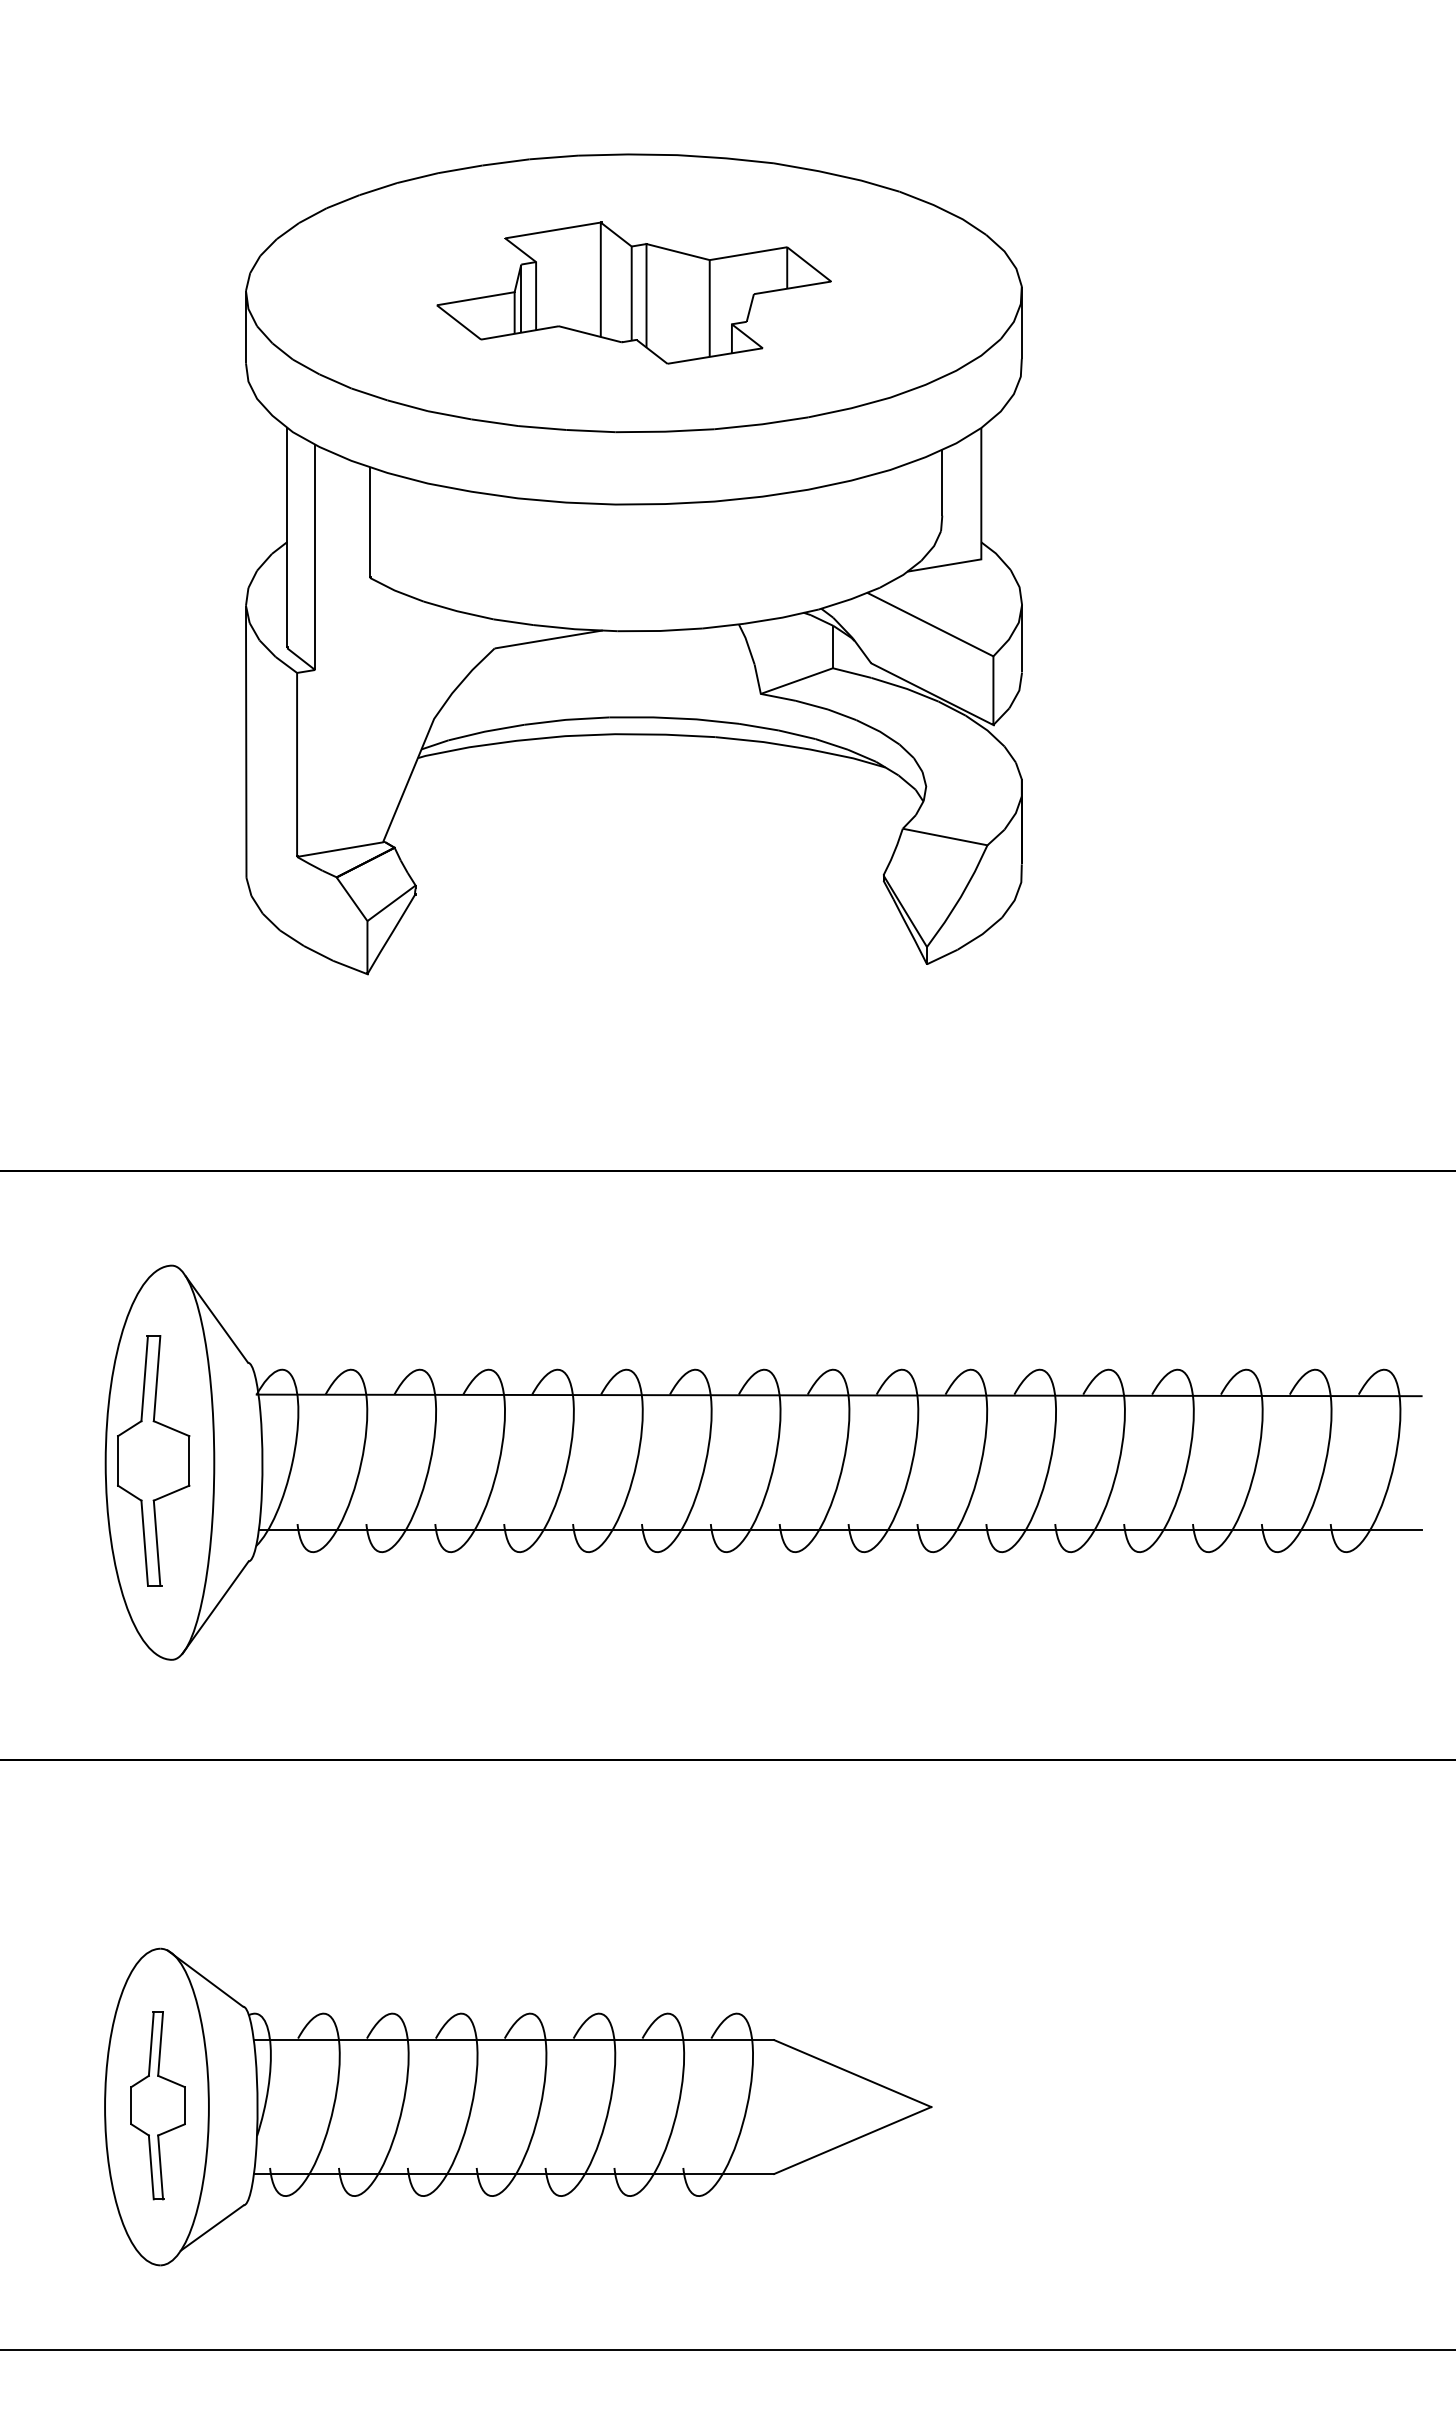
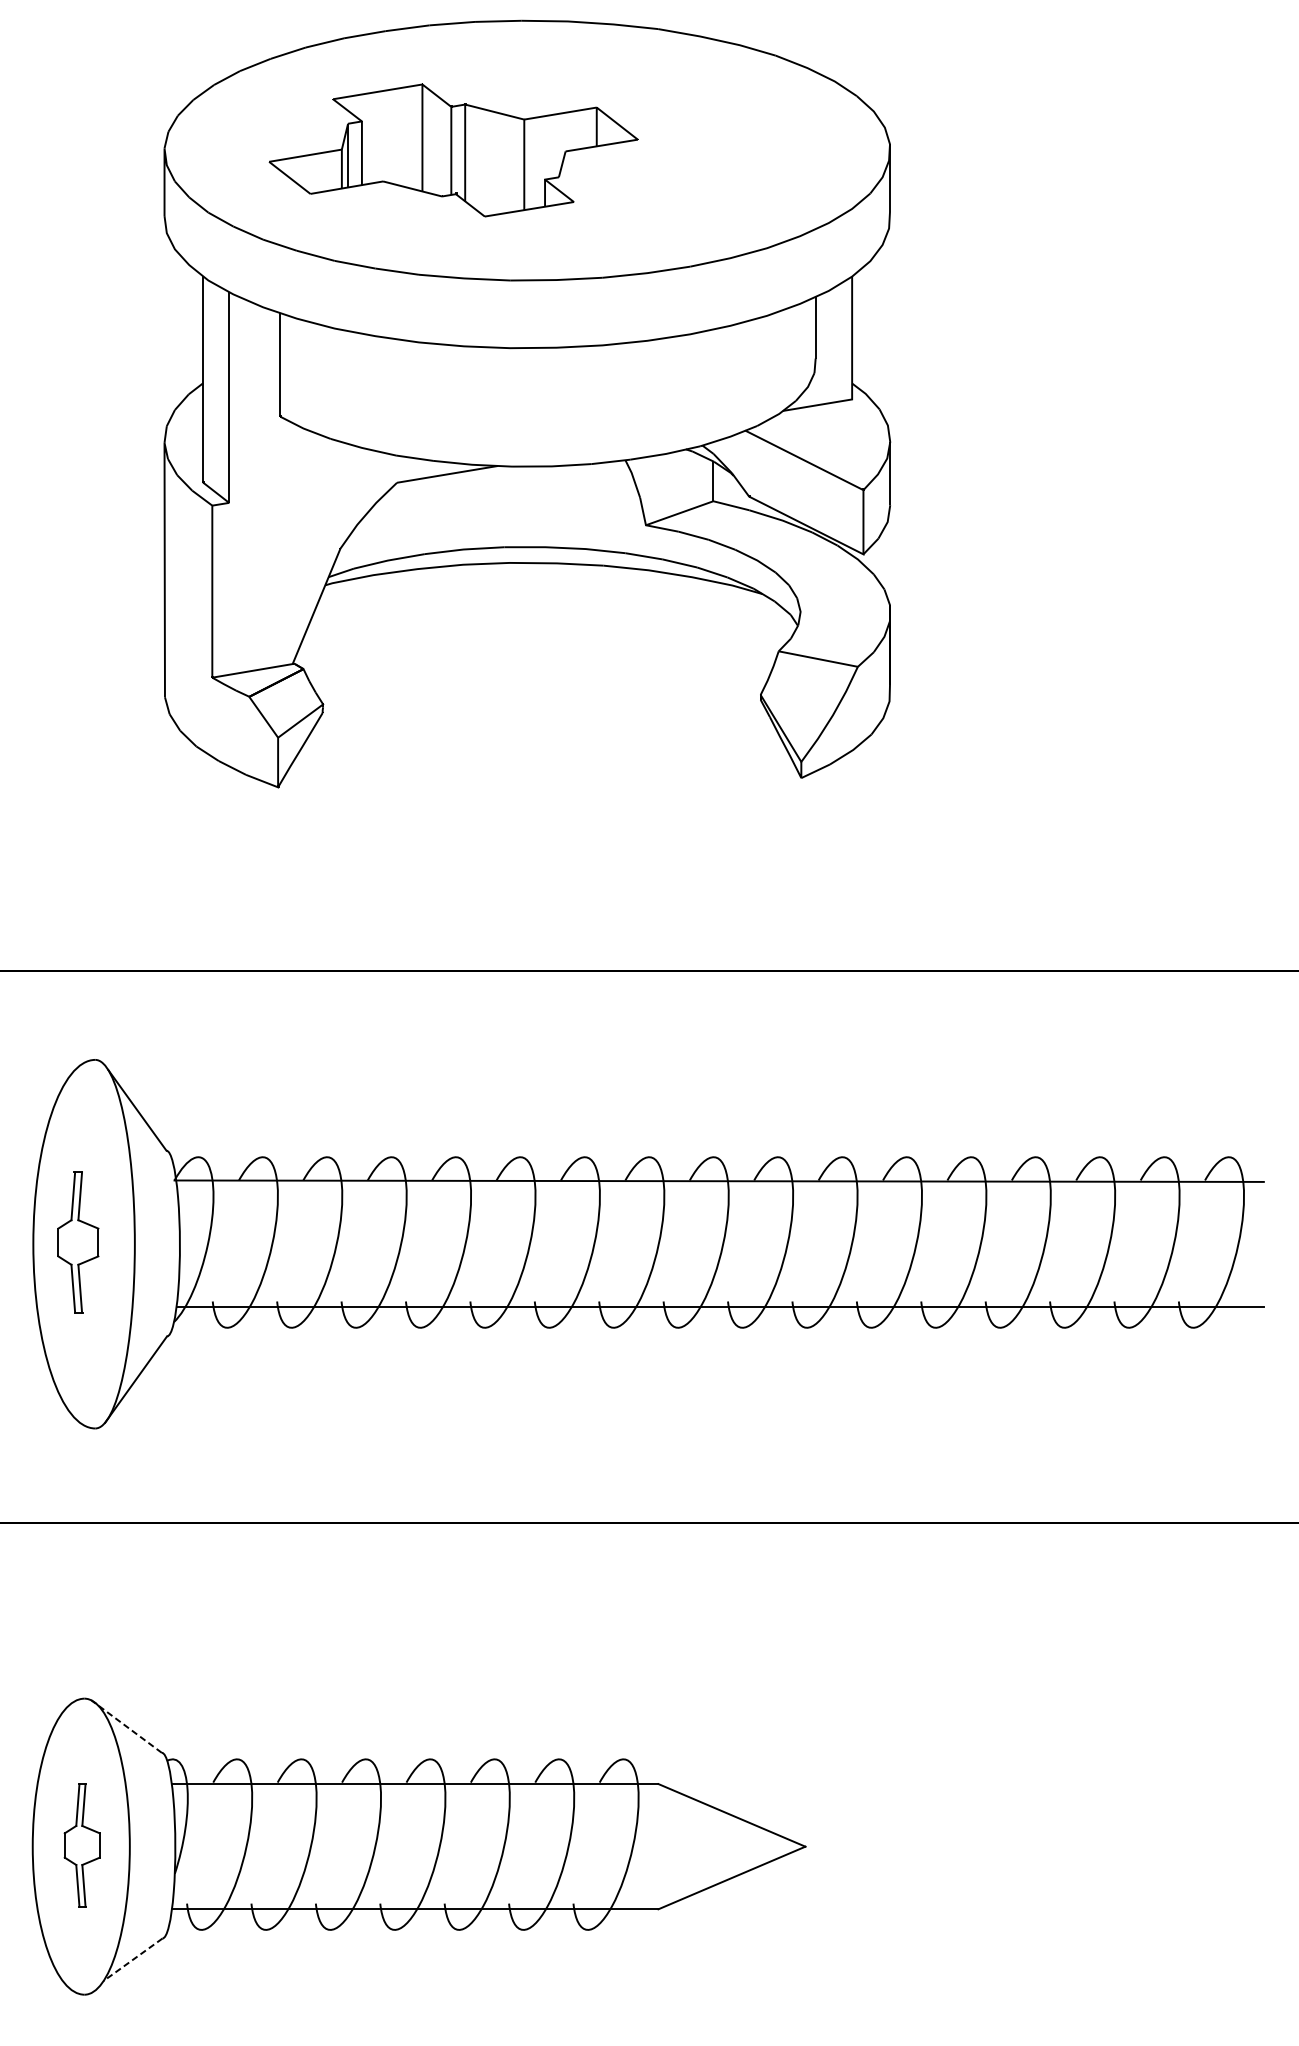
part: (633, 292) -> (453, 149), moved
part: (153, 1460) -> (78, 1242), size x0.6
line: (204, 1978) -> (125, 1726), solid -> dashed
part: (157, 2105) -> (81, 1845), size x0.7
line: (212, 2227) -> (133, 1959), solid -> dashed

